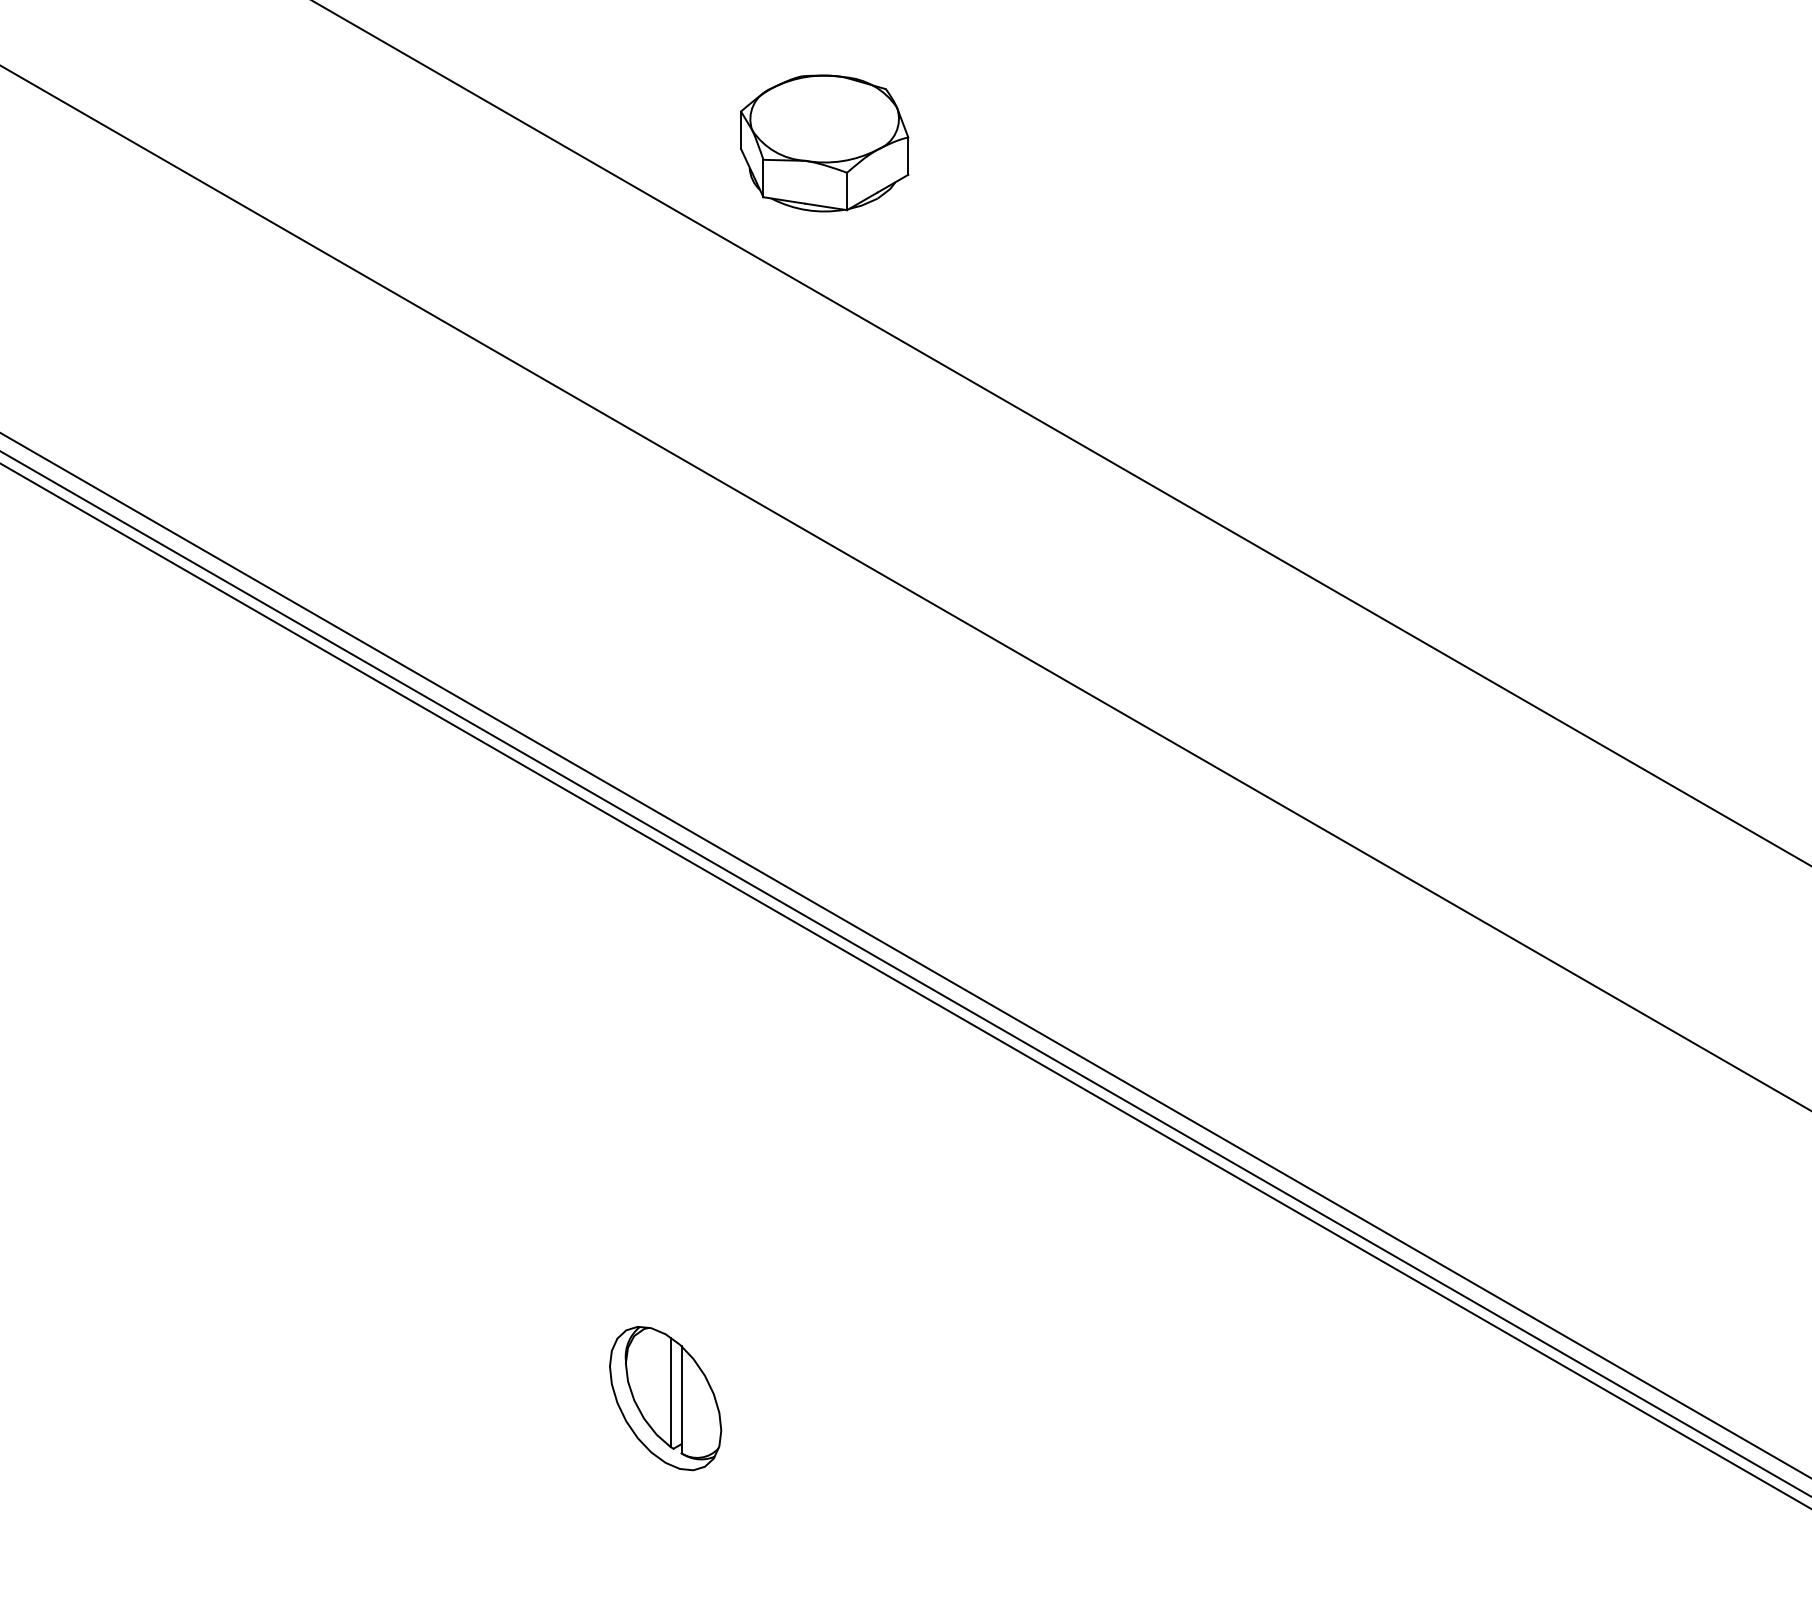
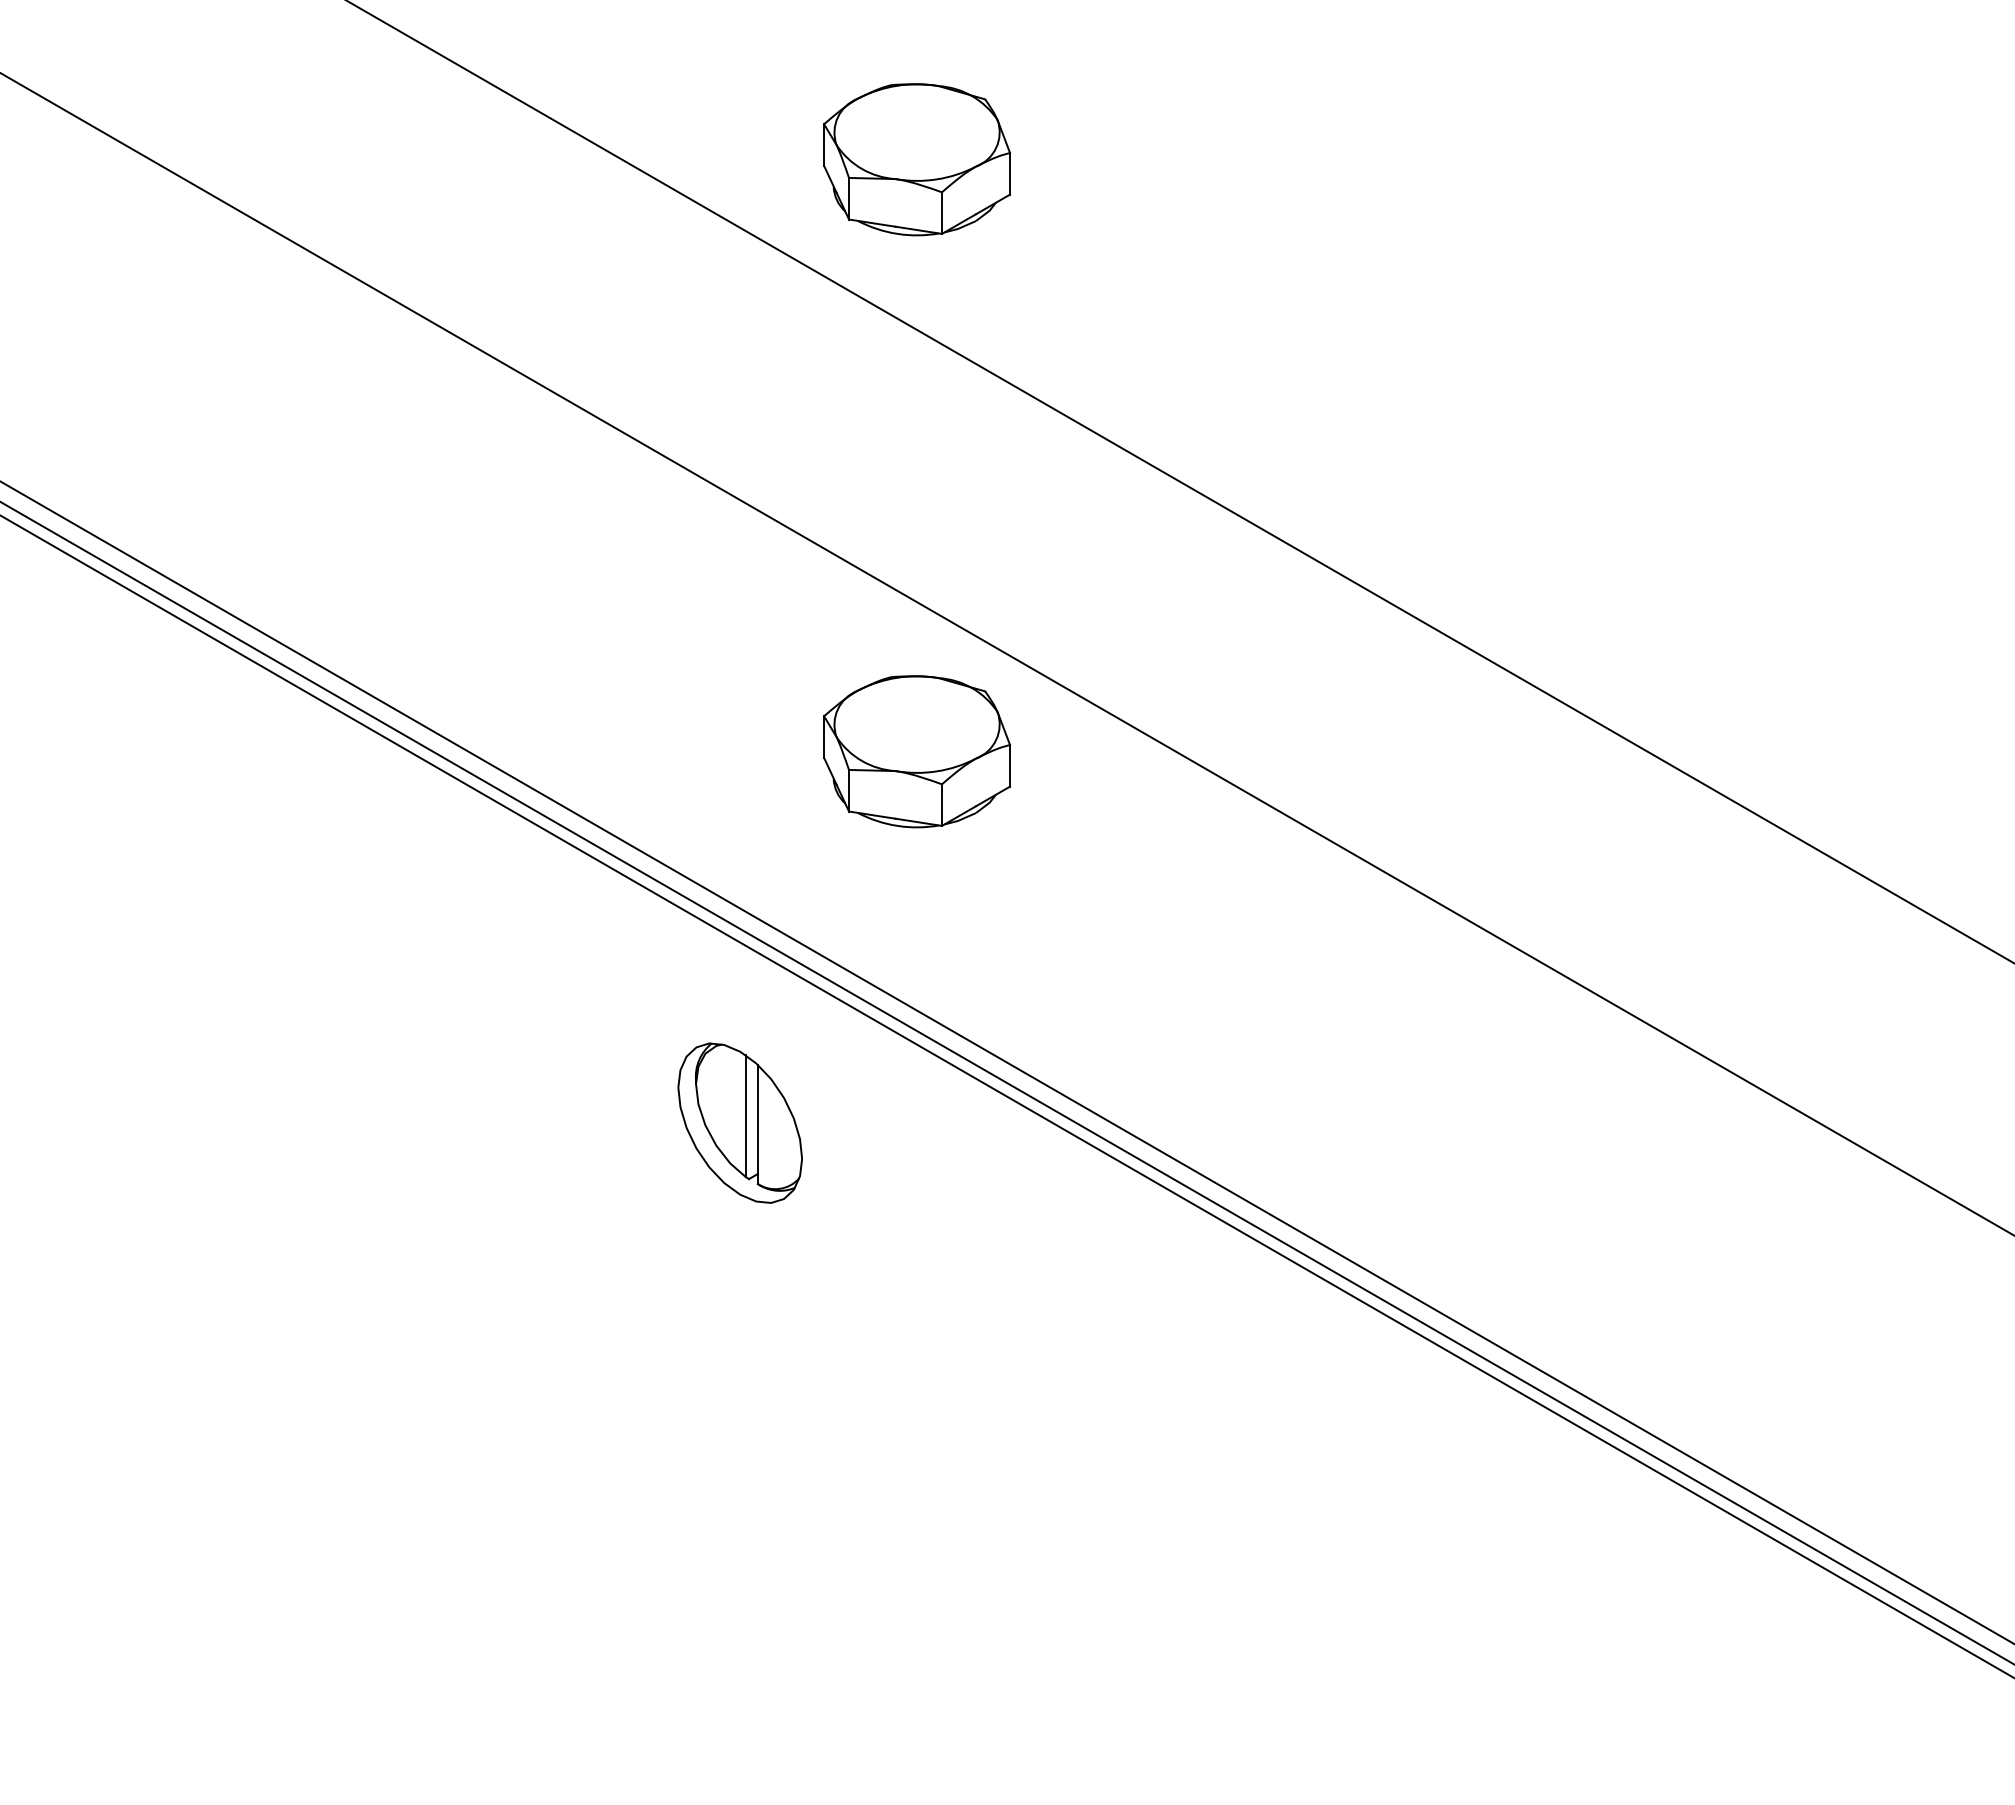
part: (825, 675) -> (917, 751), added
part: (664, 1397) -> (739, 1122), moved

